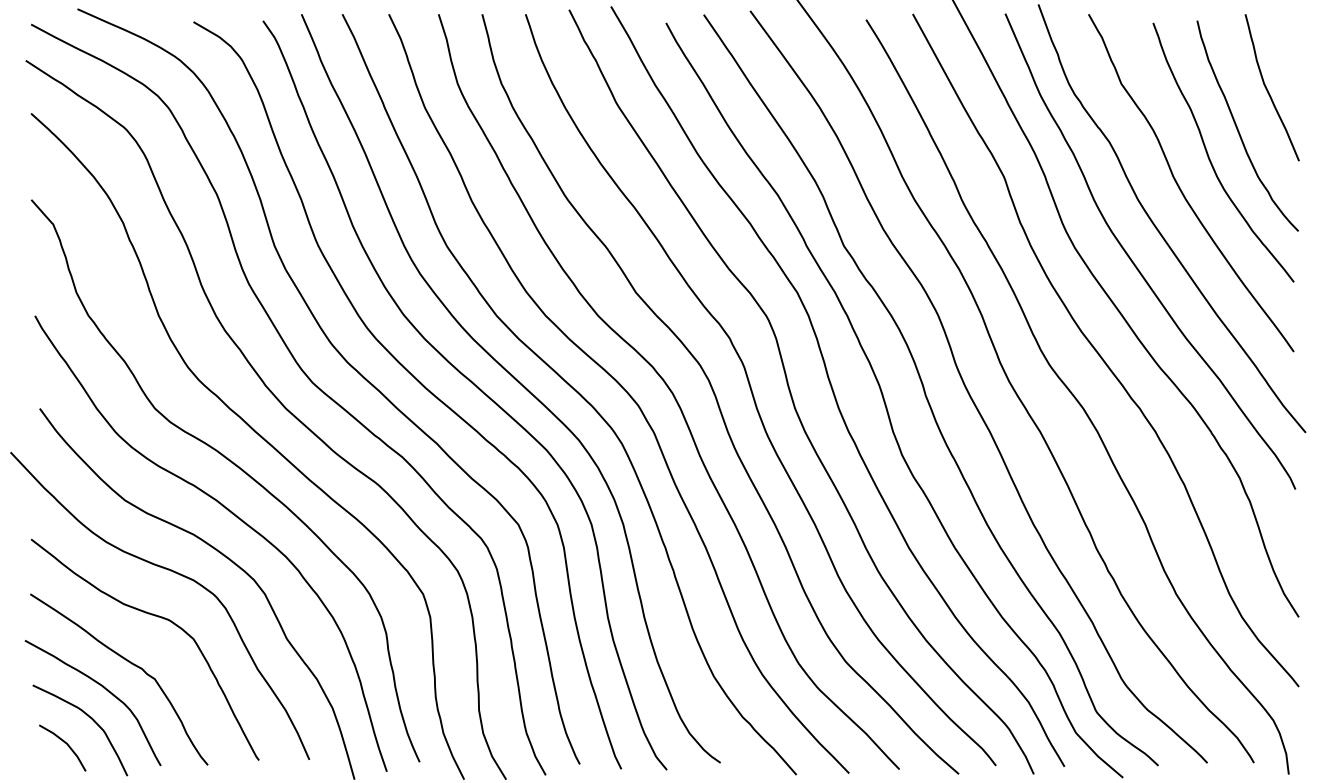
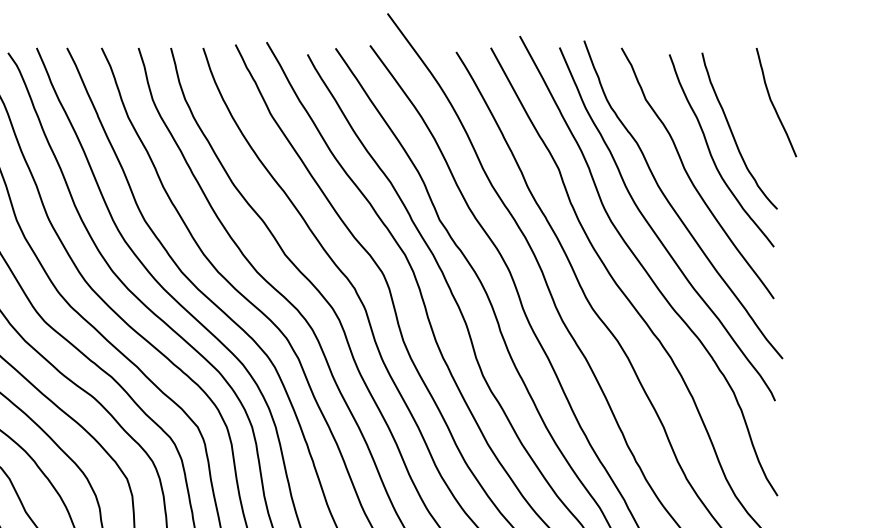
curve: (1267, 88) -> (772, 103), moved

